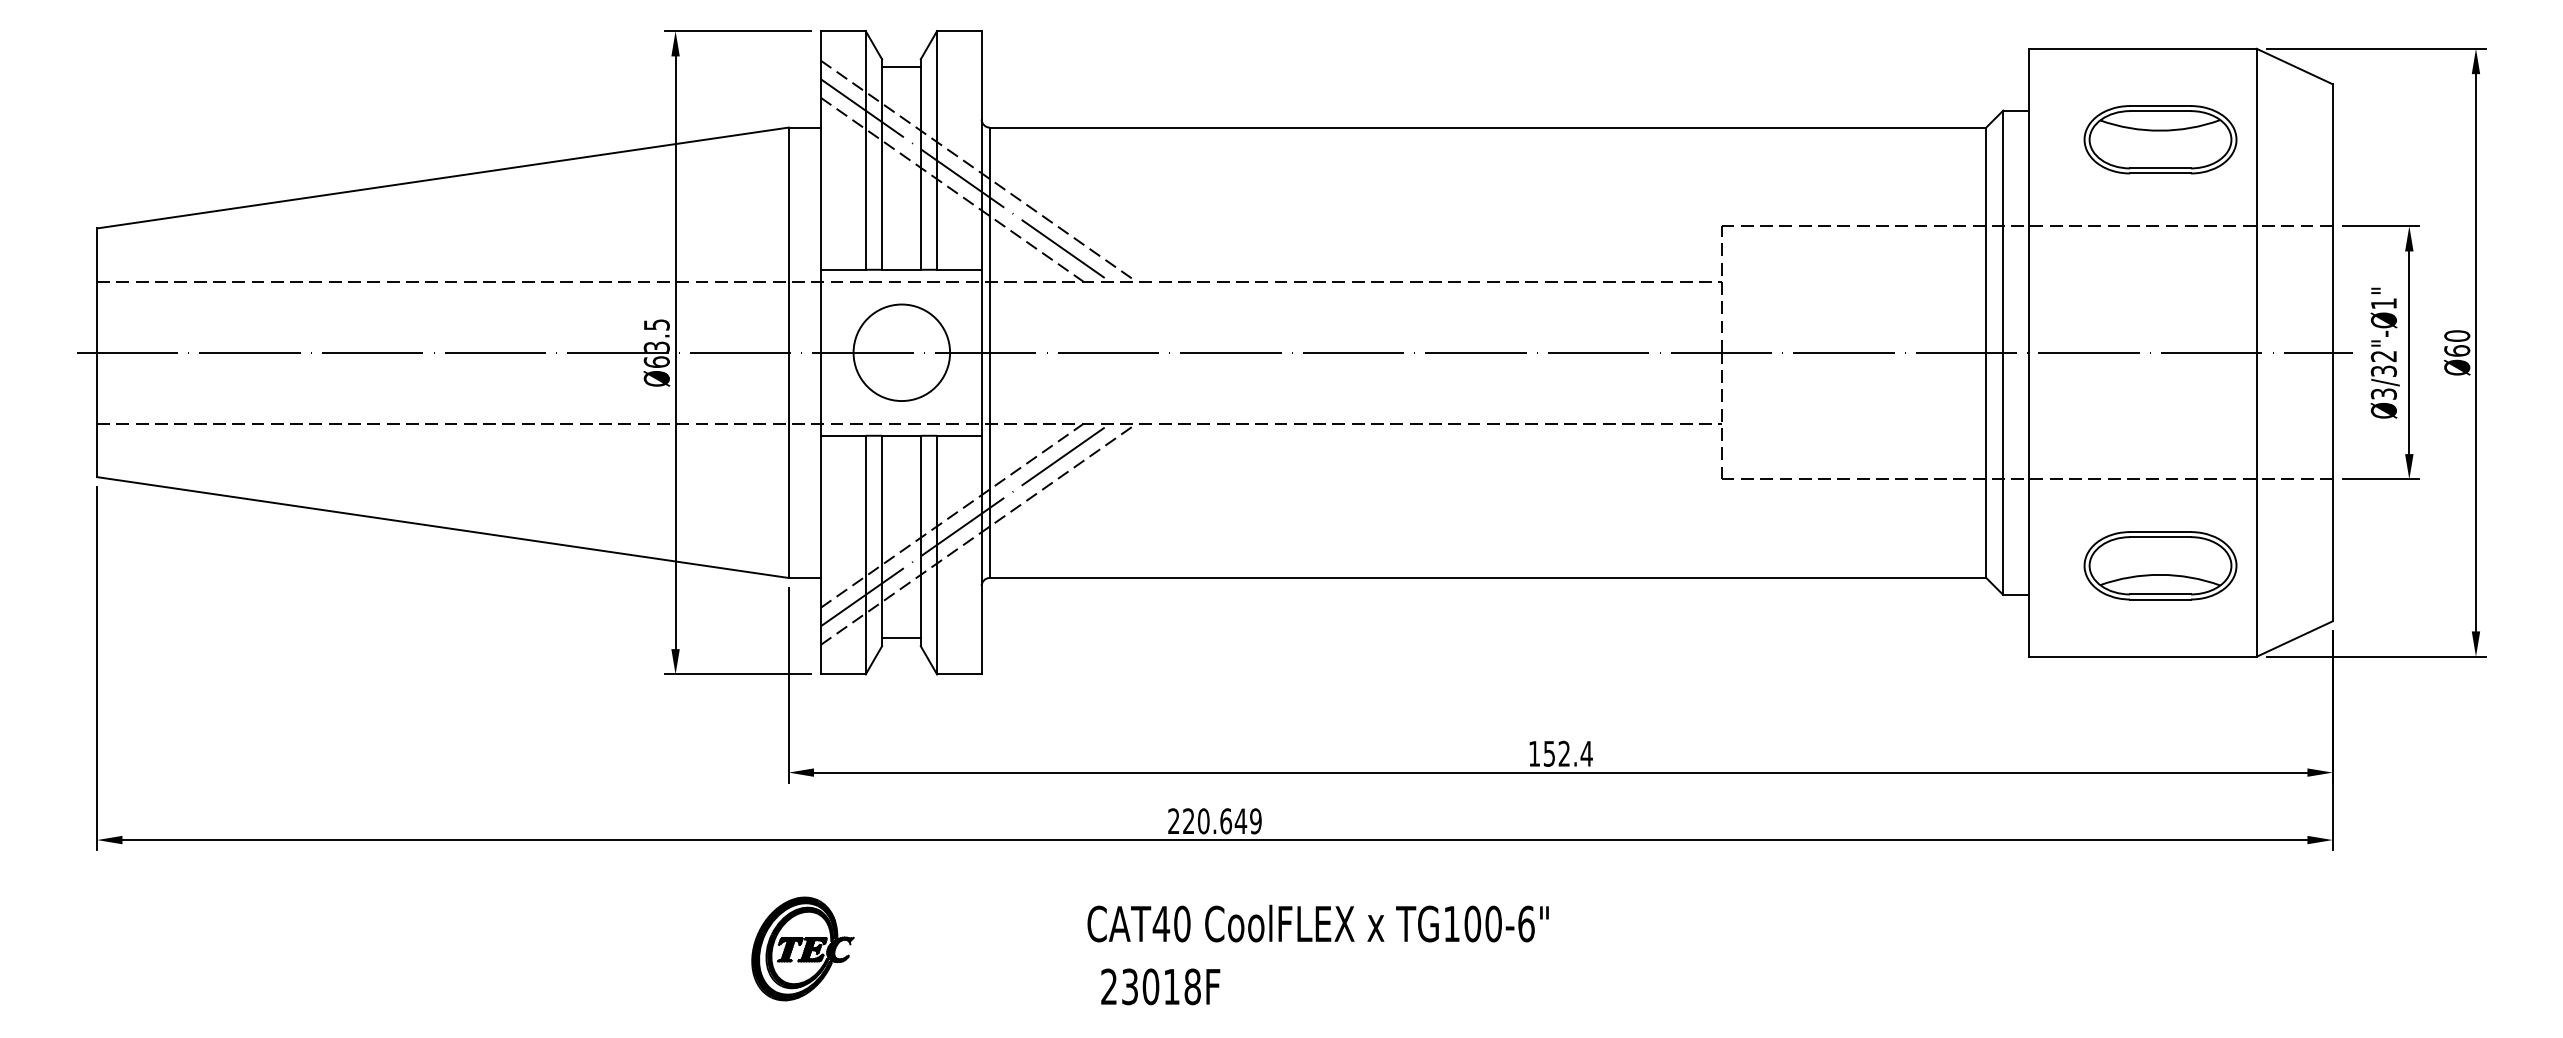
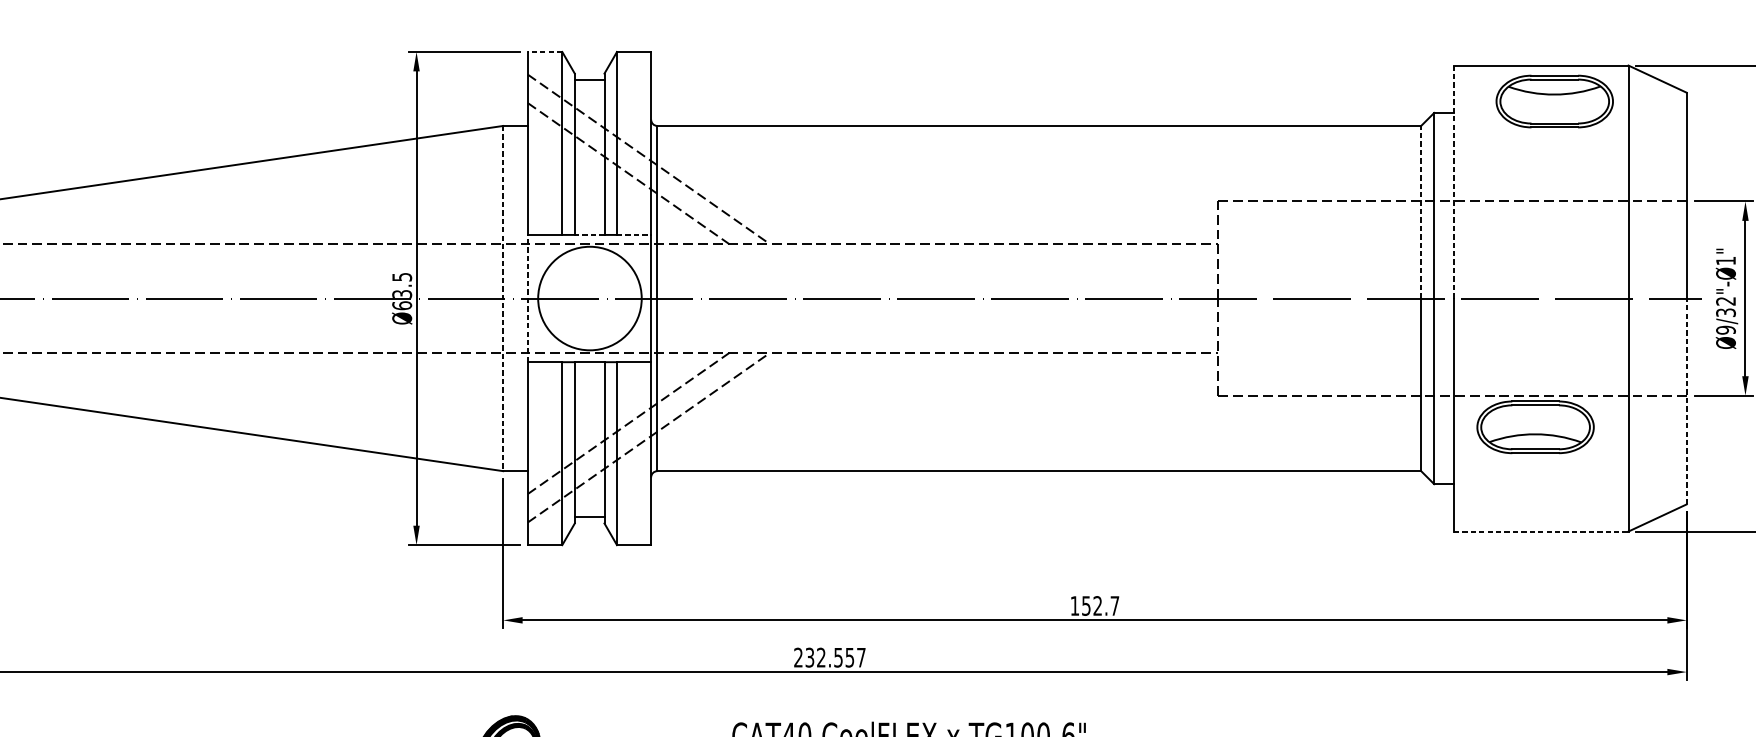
line: (842, 31) -> (544, 52), solid -> dashed
part: (2160, 139) -> (1554, 101), moved
line: (965, 180) -> (638, 166), removed
line: (2028, 200) -> (1453, 181), solid -> dashed
line: (1986, 240) -> (1421, 212), solid -> dashed
line: (900, 269) -> (588, 234), solid -> dashed
line: (959, 269) -> (634, 234), solid -> dashed
line: (820, 352) -> (527, 298), solid -> dashed
circle: (901, 352) -> (589, 298), size x1.4
line: (788, 353) -> (503, 299), solid -> dashed
text: (2383, 393) -> (1725, 329), Ø3/32"-Ø1" -> Ø9/32"-Ø1"
line: (2332, 486) -> (1686, 401), solid -> dashed
line: (965, 524) -> (638, 430), removed
part: (2160, 565) -> (1535, 427), moved
line: (2142, 656) -> (1540, 531), solid -> dashed
text: (1586, 753) -> (1114, 605), 152.4 -> 152.7
text: (1222, 821) -> (835, 657), 220.649 -> 232.557

